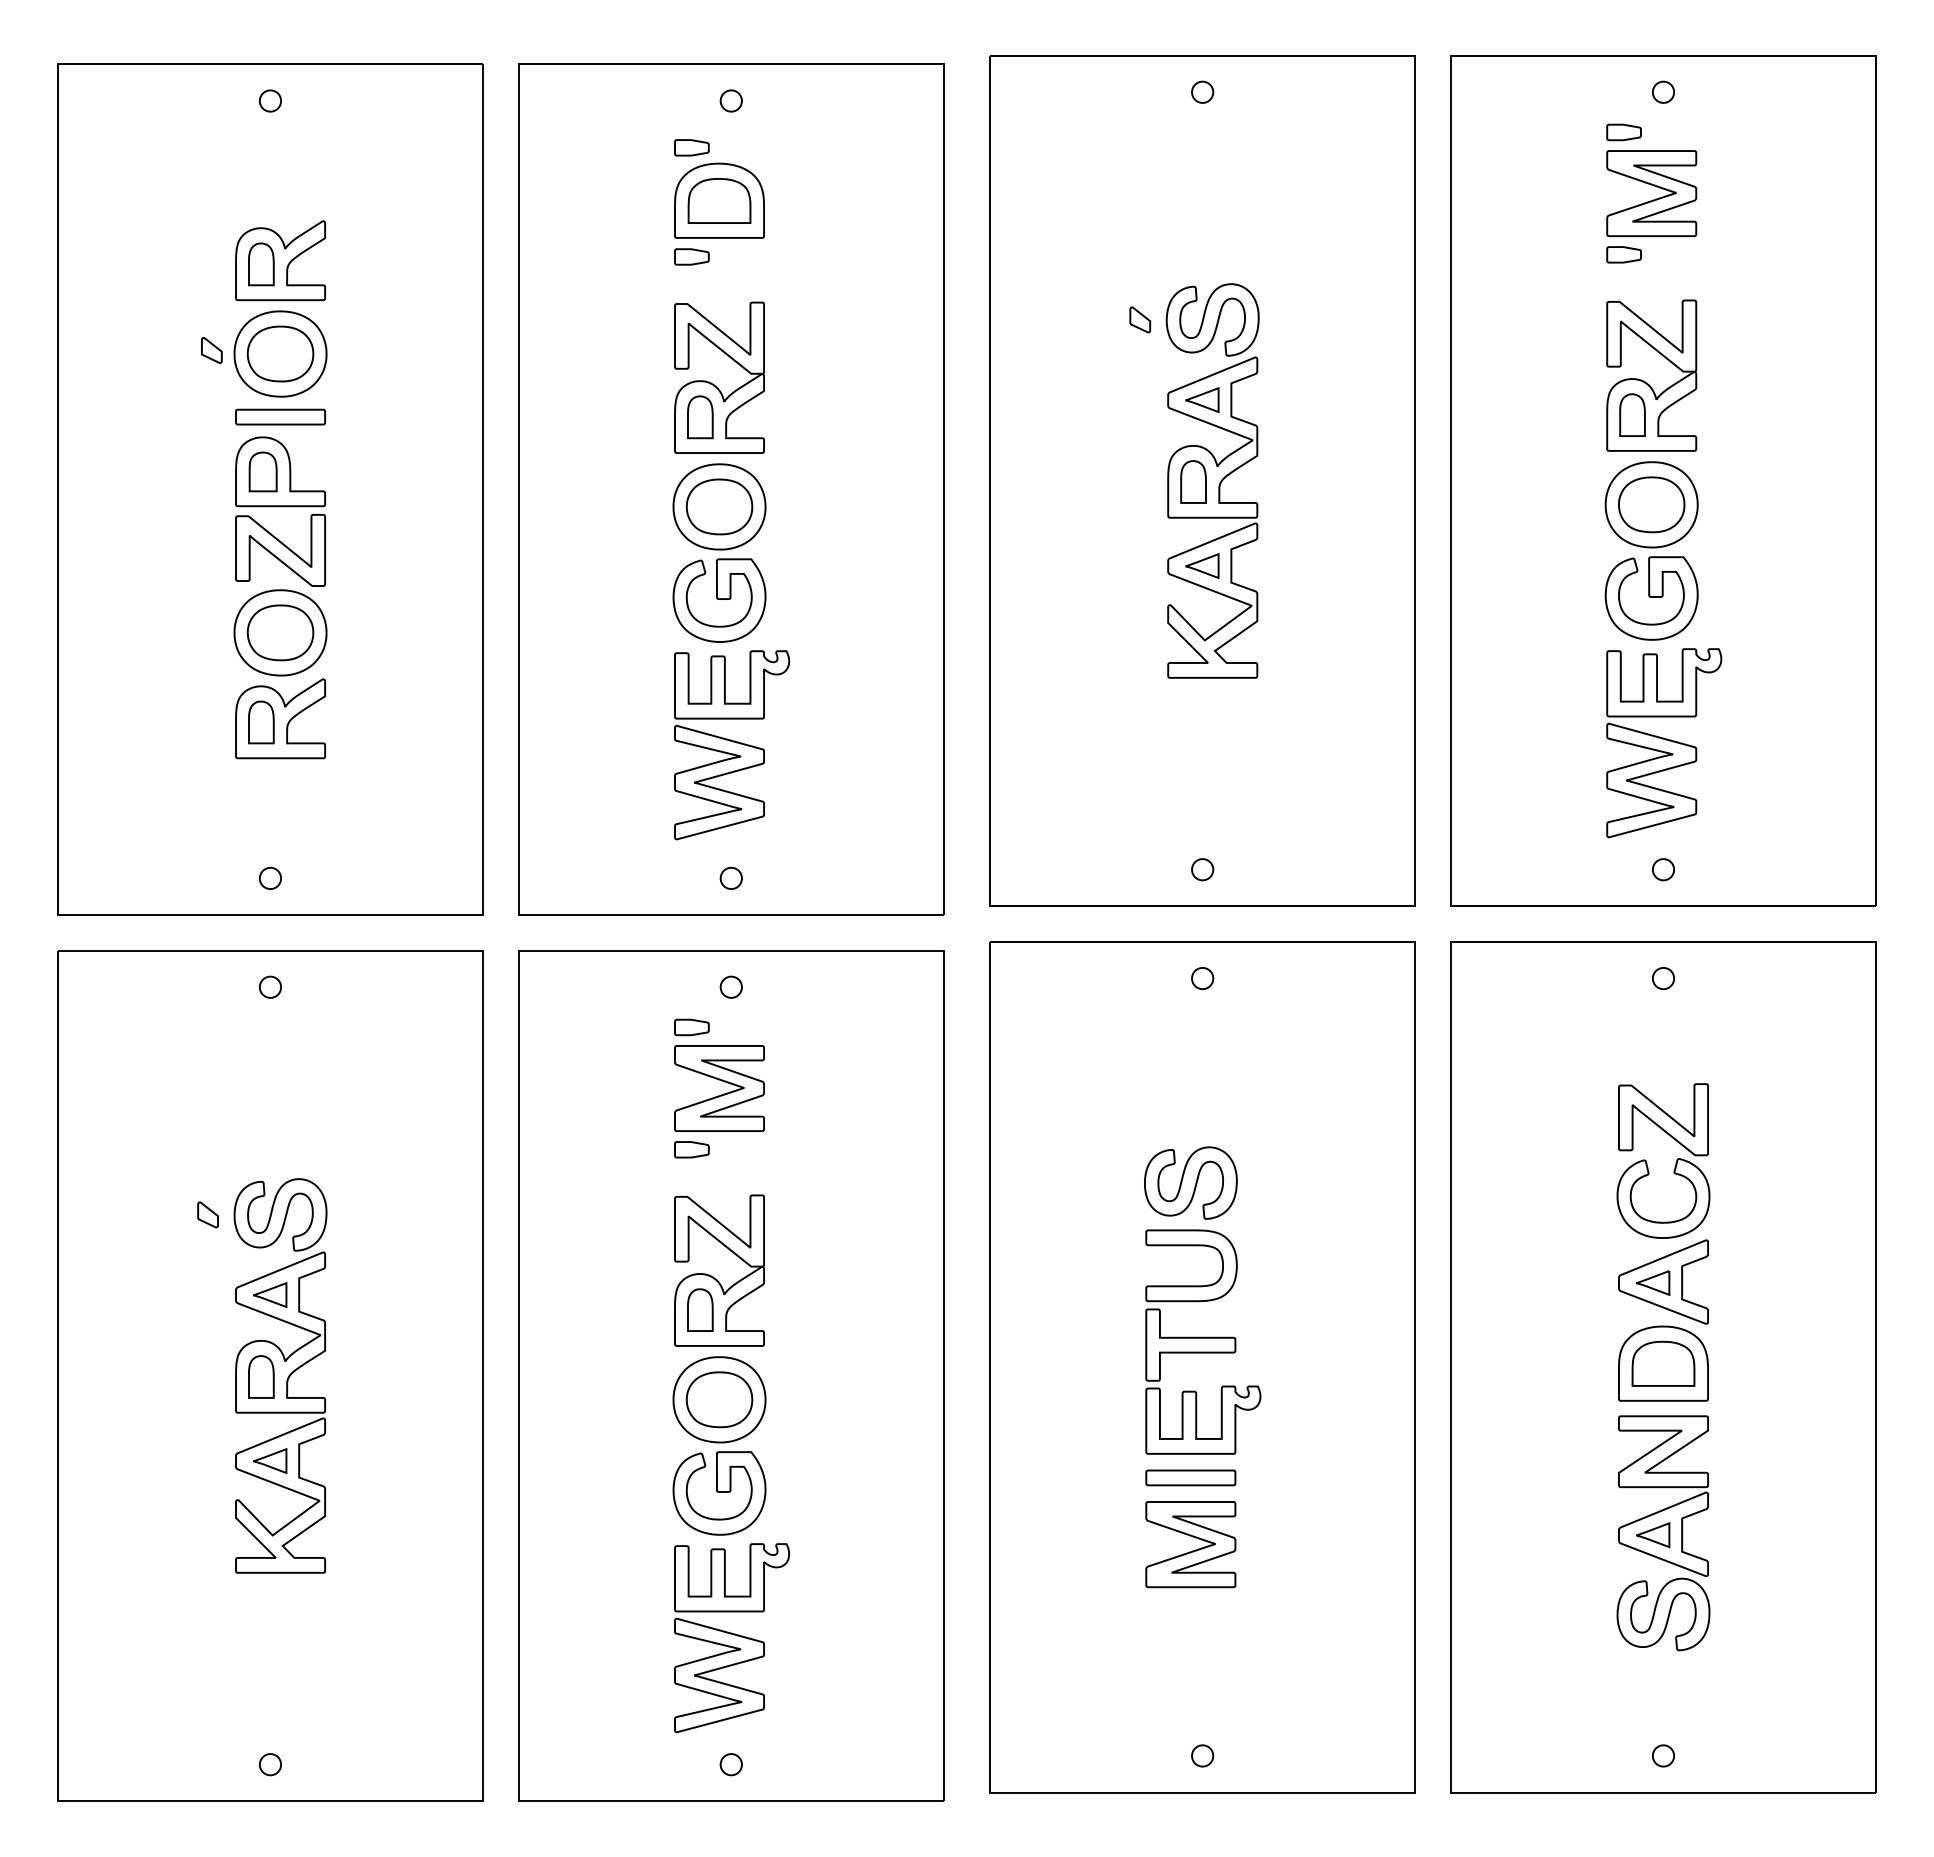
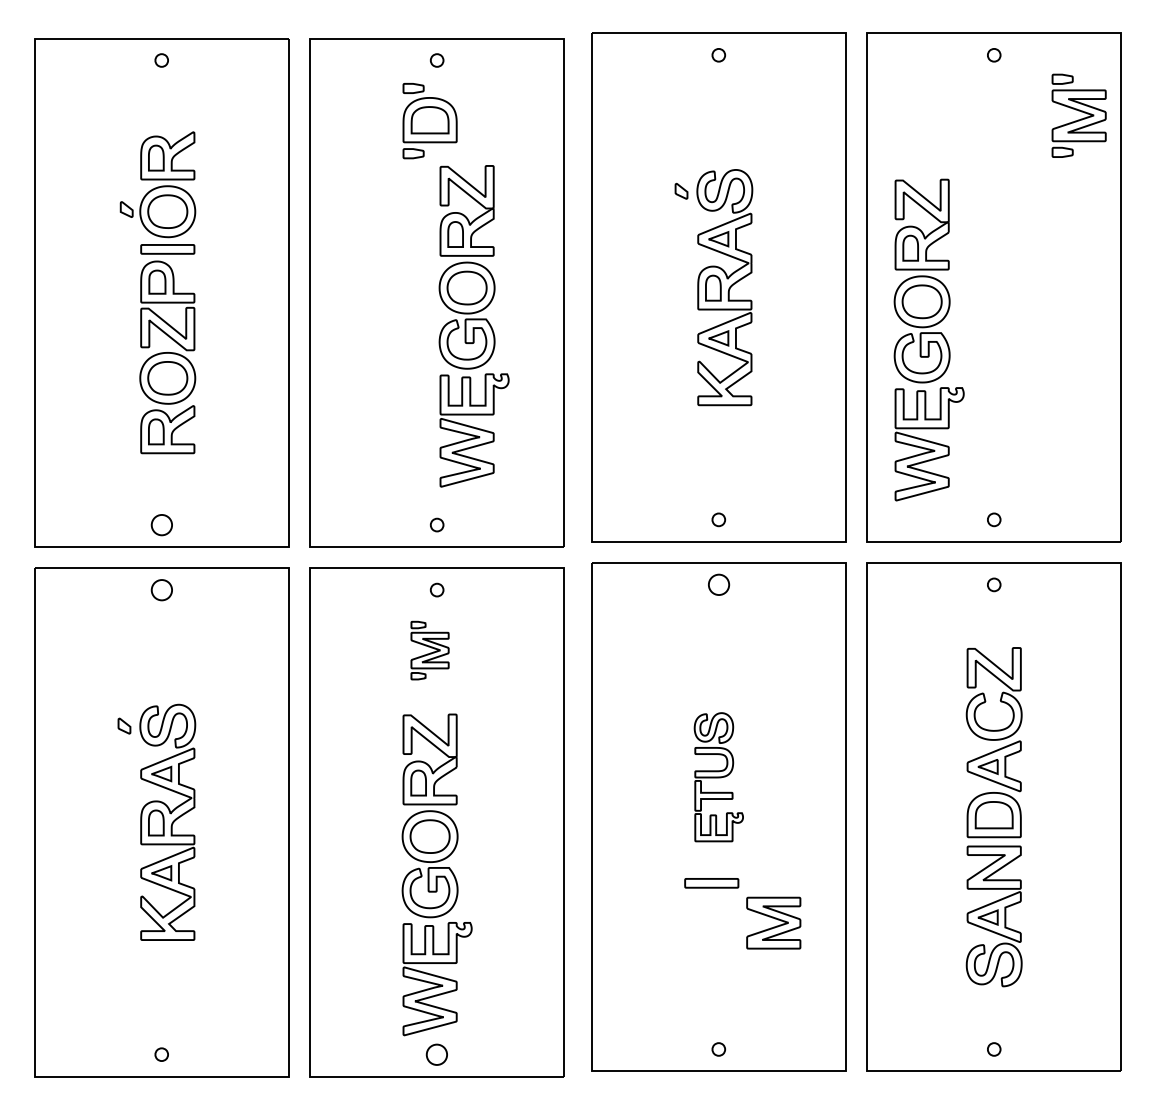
part: (1650, 193) -> (1078, 115), moved
part: (1662, 567) -> (928, 339), moved
part: (730, 571) -> (473, 326), moved
part: (270, 877) -> (161, 524), size x1.6
part: (1202, 977) -> (718, 584), size x1.6
part: (270, 986) -> (161, 589), size x1.6
part: (718, 1088) -> (429, 650), size x0.7
part: (1202, 1299) -> (718, 776), size x0.7
part: (1190, 1543) -> (773, 922), moved
part: (731, 1764) -> (437, 1054), size x1.6

